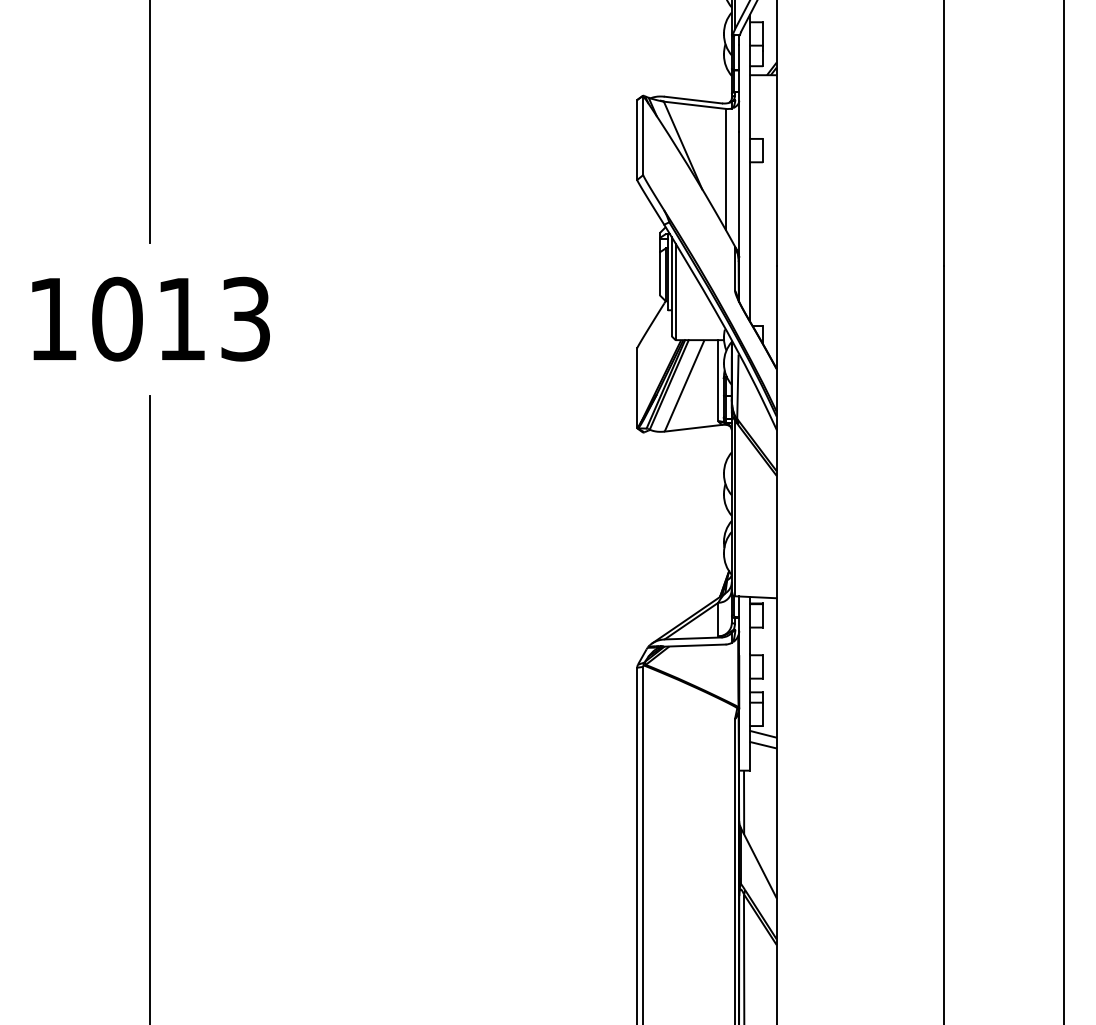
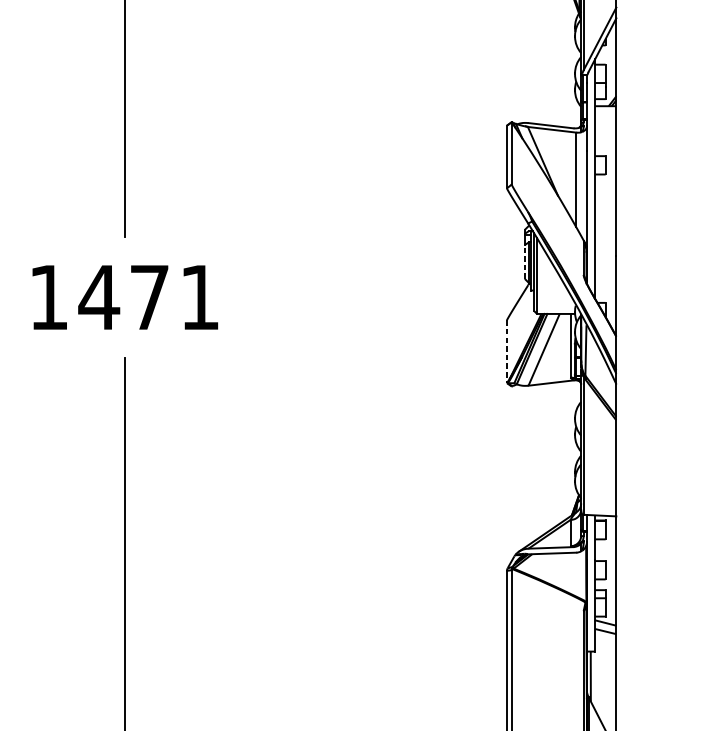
line: (660, 273) -> (525, 261), solid -> dashed
text: (179, 318) -> (148, 296), 1013 -> 1471
line: (637, 388) -> (507, 351), solid -> dashed

